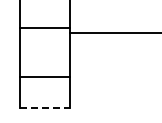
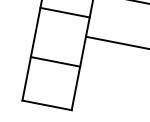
line: (44, 27) -> (64, 12), moved
line: (44, 76) -> (55, 61), moved
line: (45, 108) -> (47, 105), dashed -> solid

